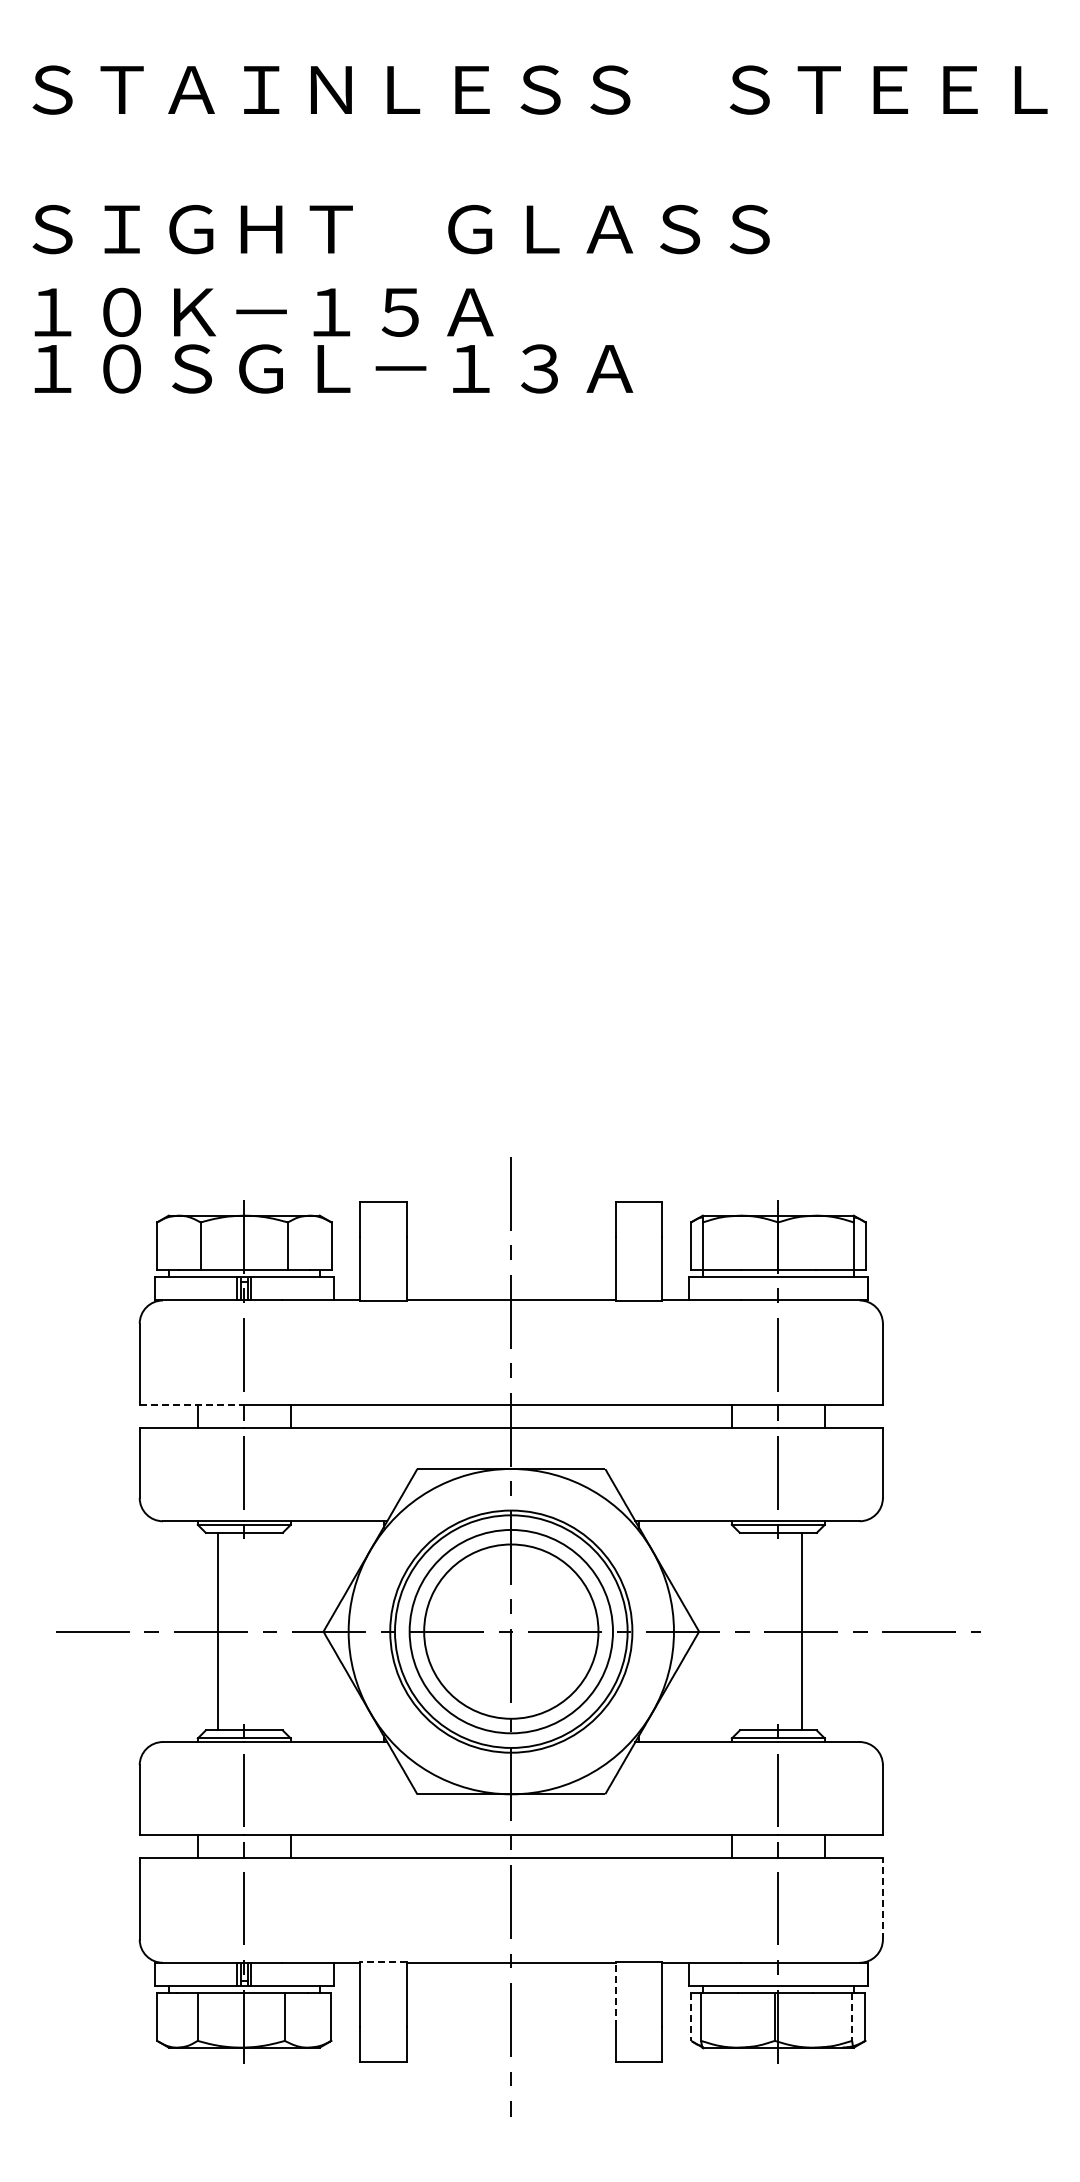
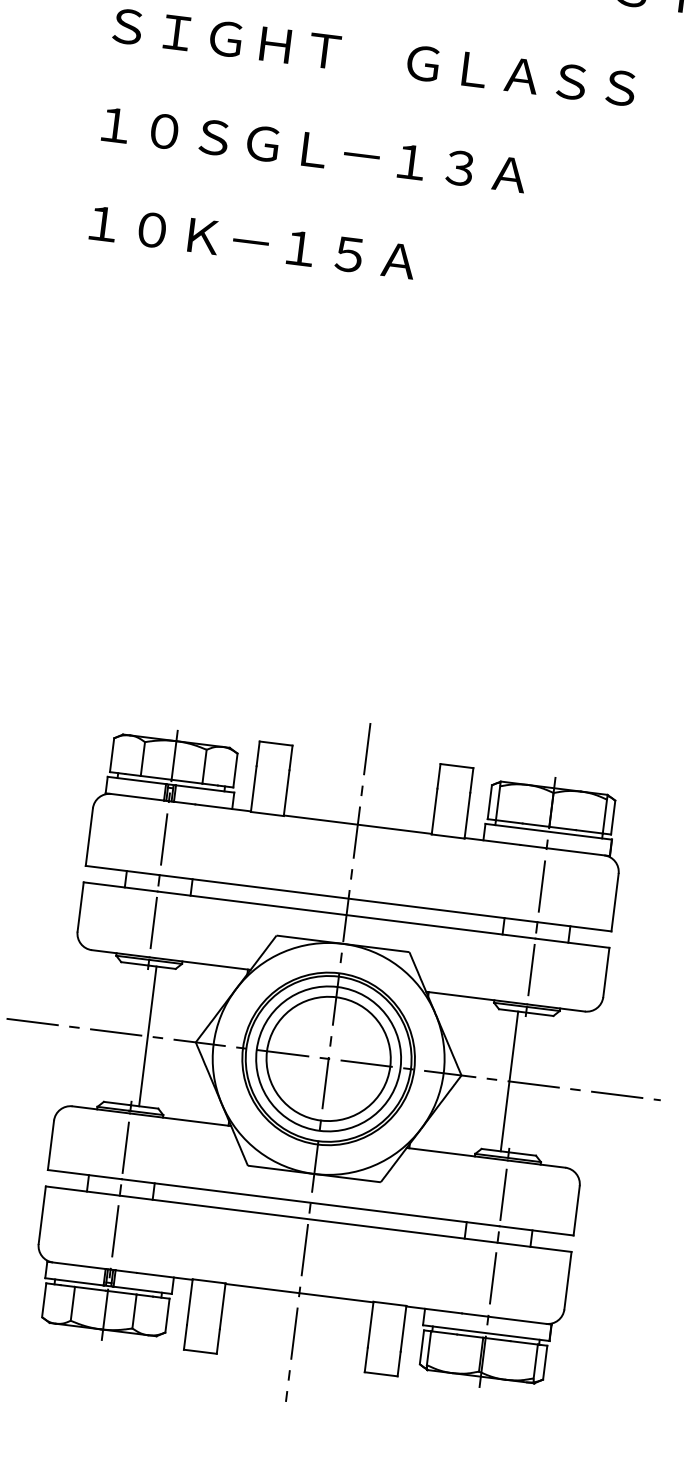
text: (263, 311) -> (252, 241), moved
line: (192, 1405) -> (123, 870), dashed -> solid
line: (217, 1631) -> (147, 1036), moved
line: (801, 1631) -> (509, 1081), moved
line: (882, 1898) -> (567, 1280), dashed -> solid
line: (383, 1961) -> (209, 1280), dashed -> solid
line: (615, 1993) -> (370, 1324), dashed -> solid
line: (691, 2016) -> (422, 1347), dashed -> solid
line: (852, 2016) -> (536, 1361), dashed -> solid

